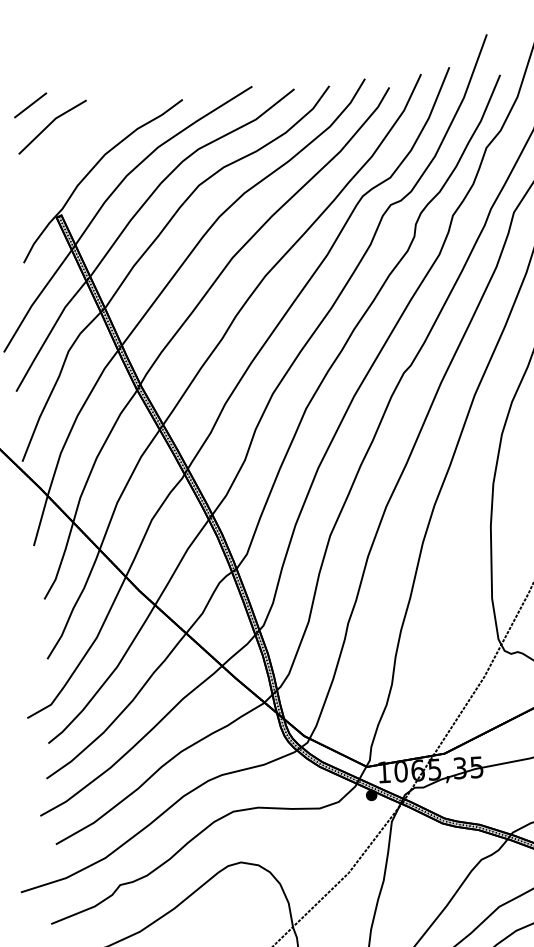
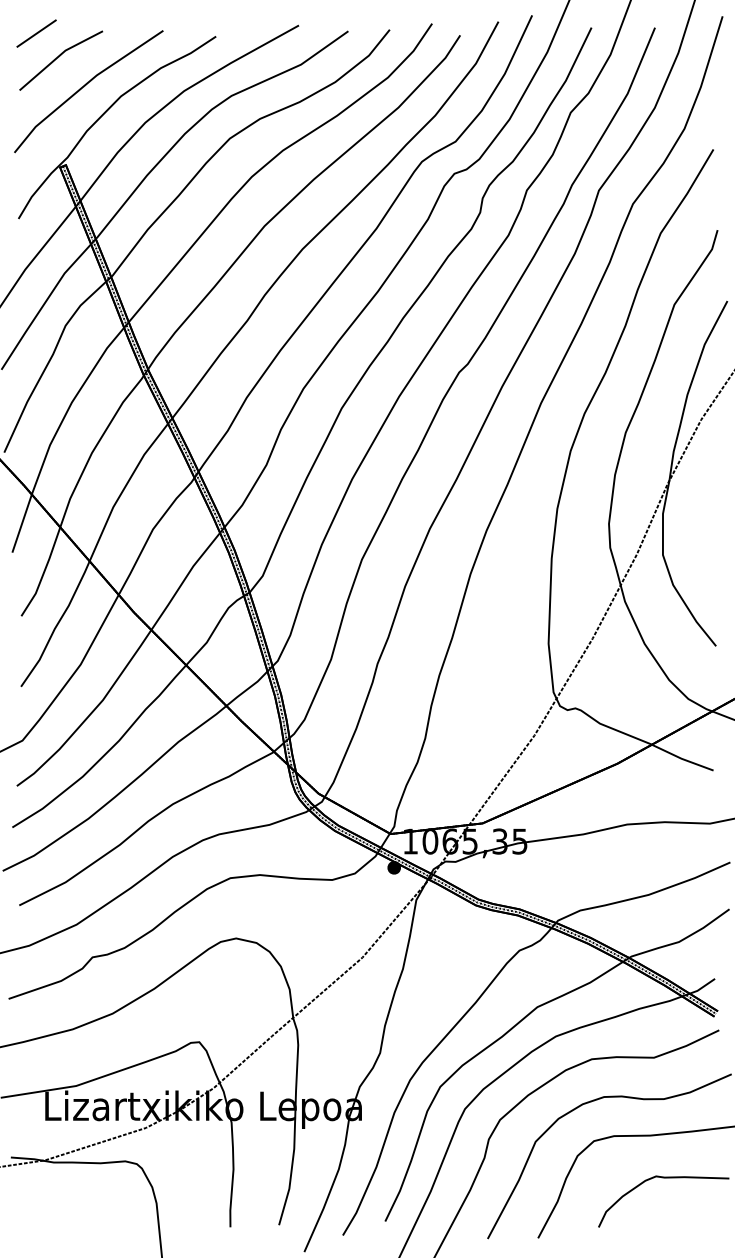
line: (73, 148) -> (84, 87), added

